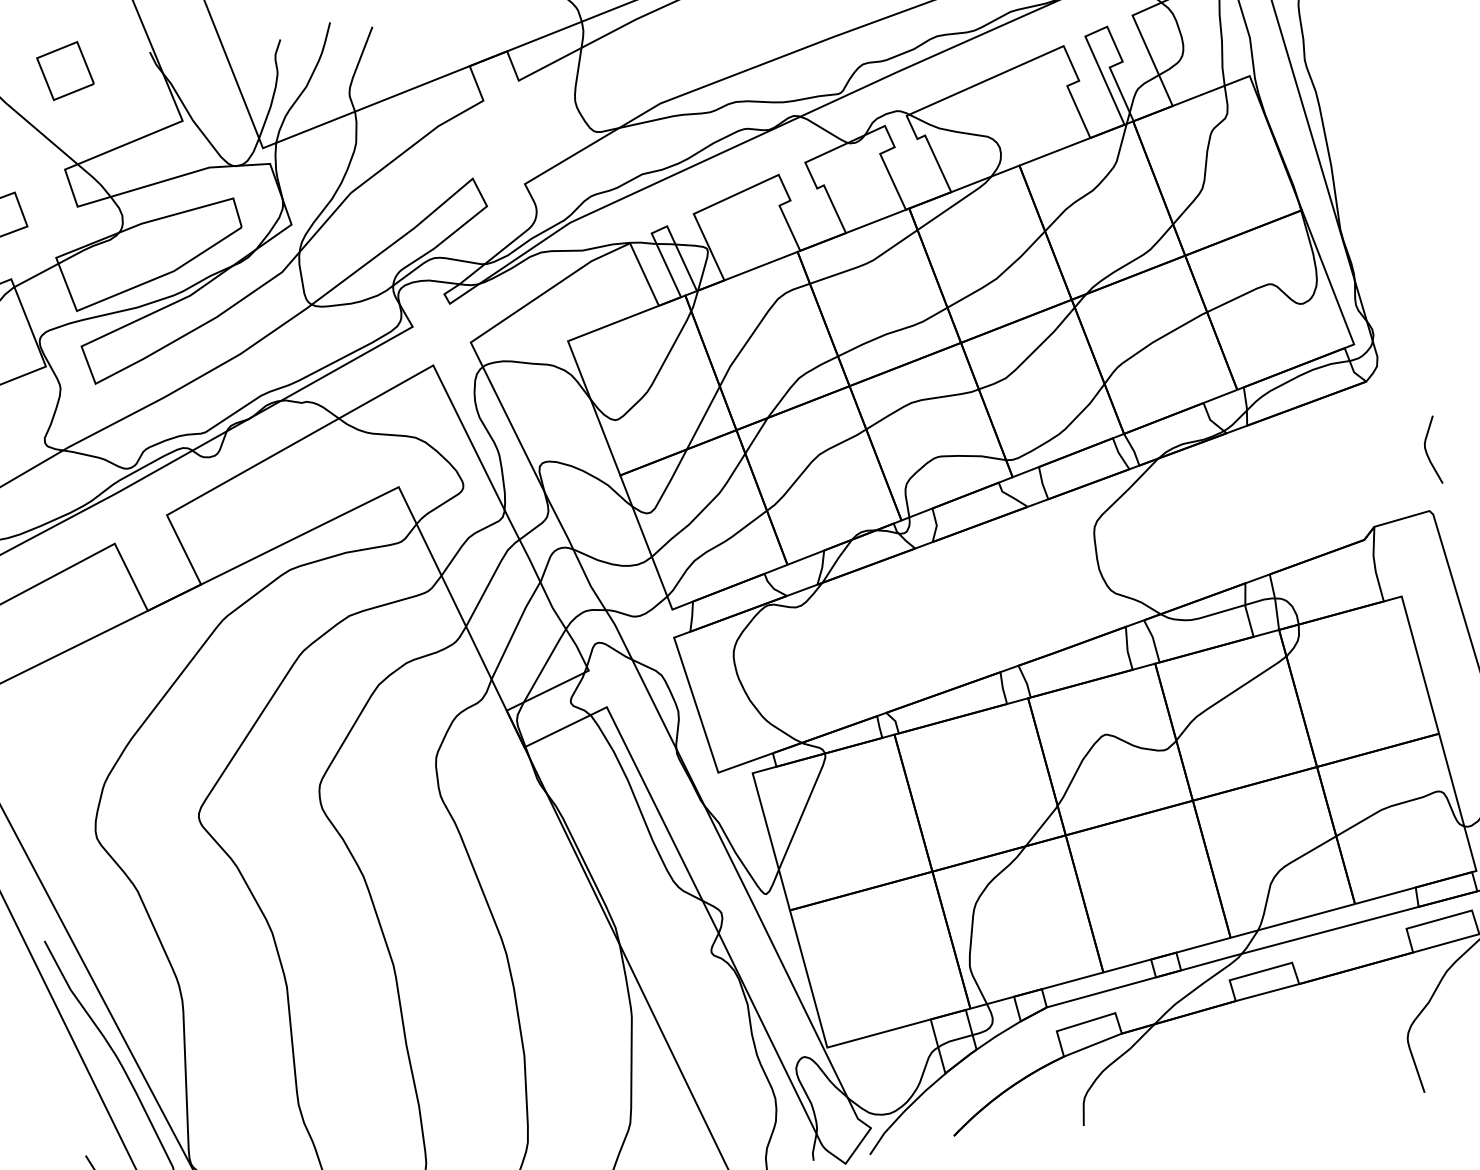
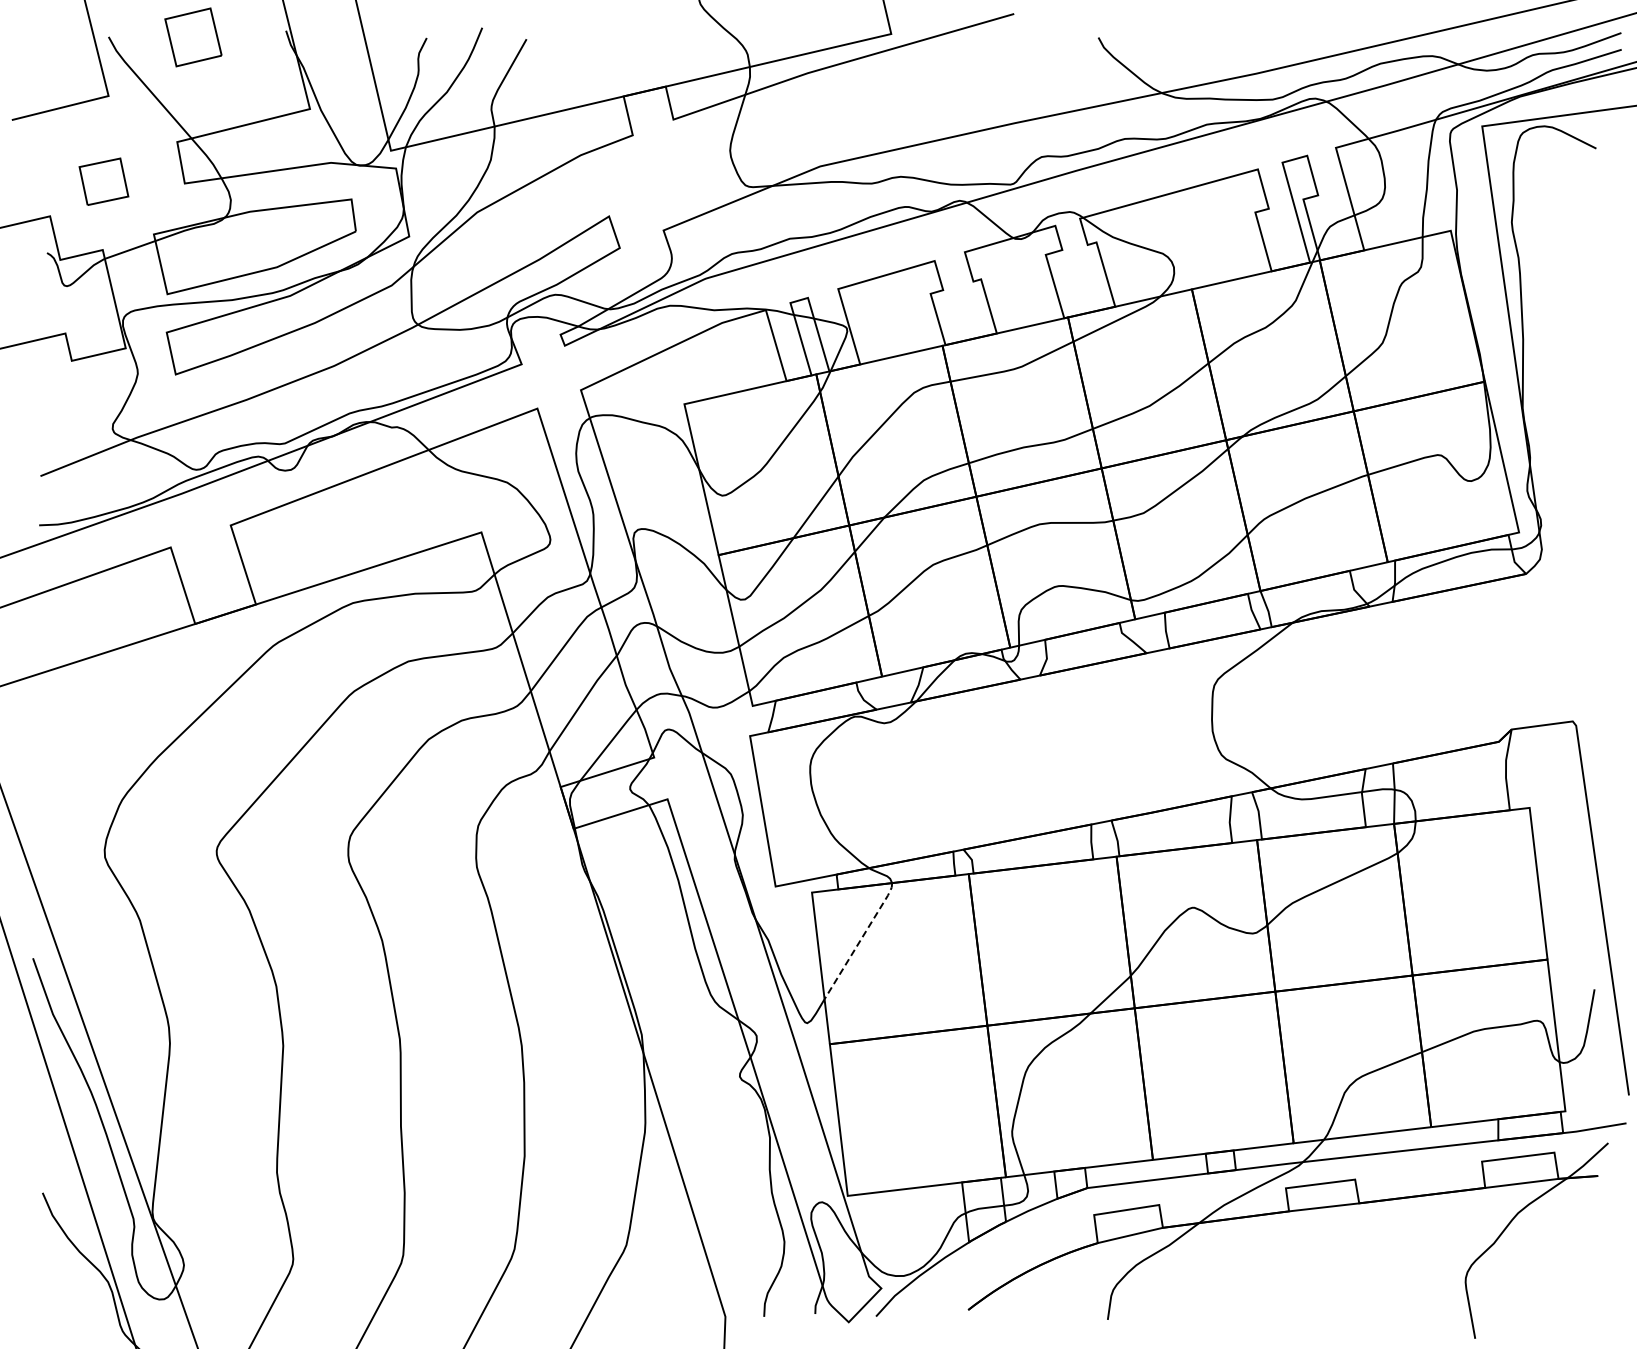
curve: (1426, 451) -> (1579, 657), removed
line: (803, 810) -> (860, 940), solid -> dashed

